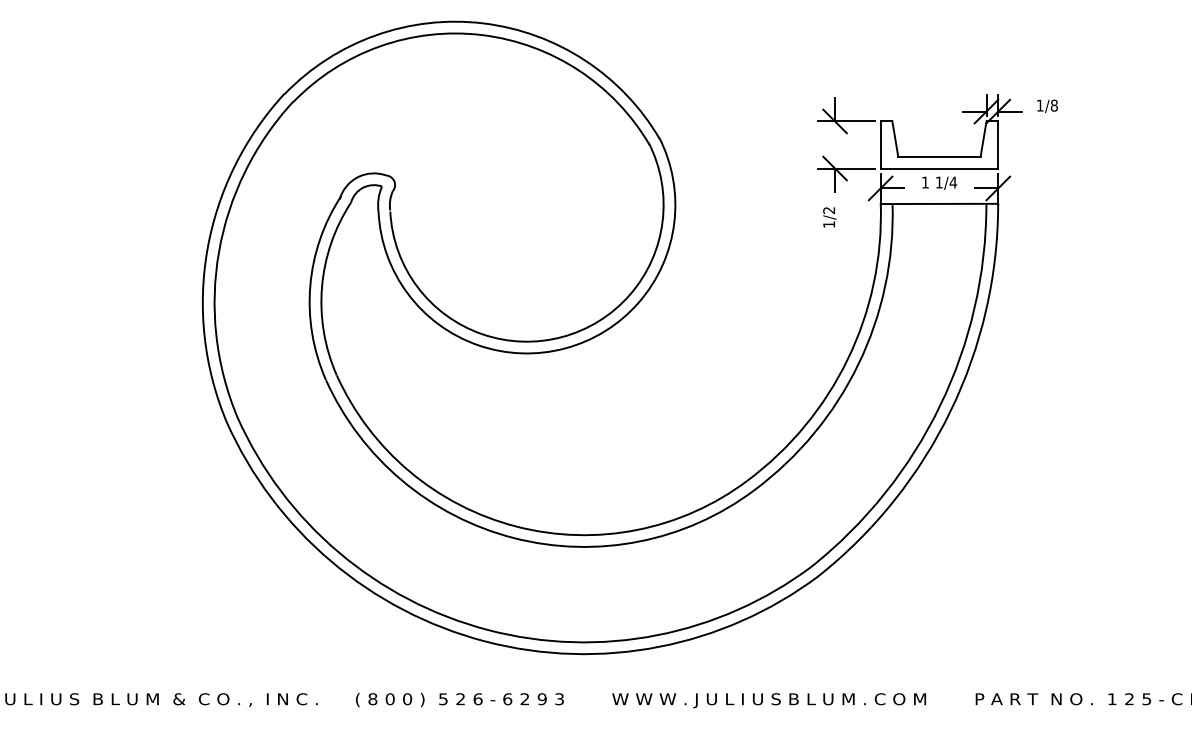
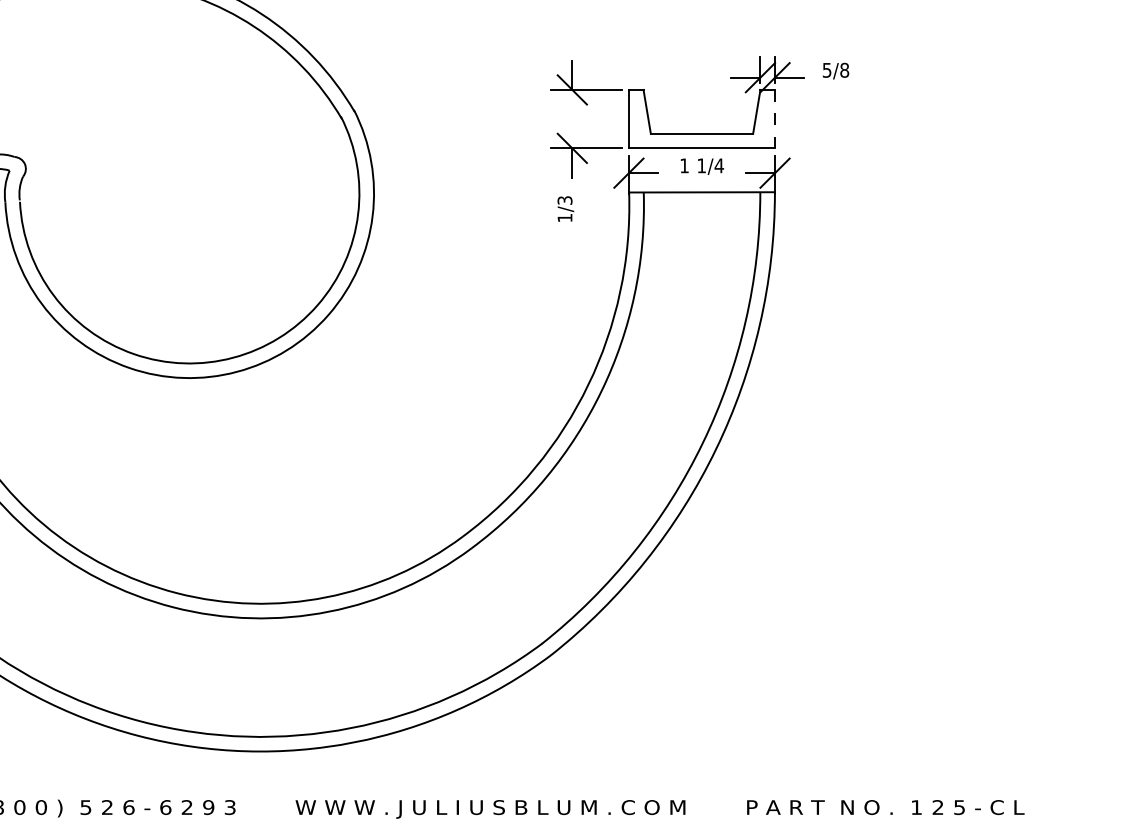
text: (1039, 105) -> (826, 70), 1/8 -> 5/8
line: (998, 144) -> (775, 118), solid -> dashed
text: (829, 210) -> (565, 200), 1/2 -> 1/3

